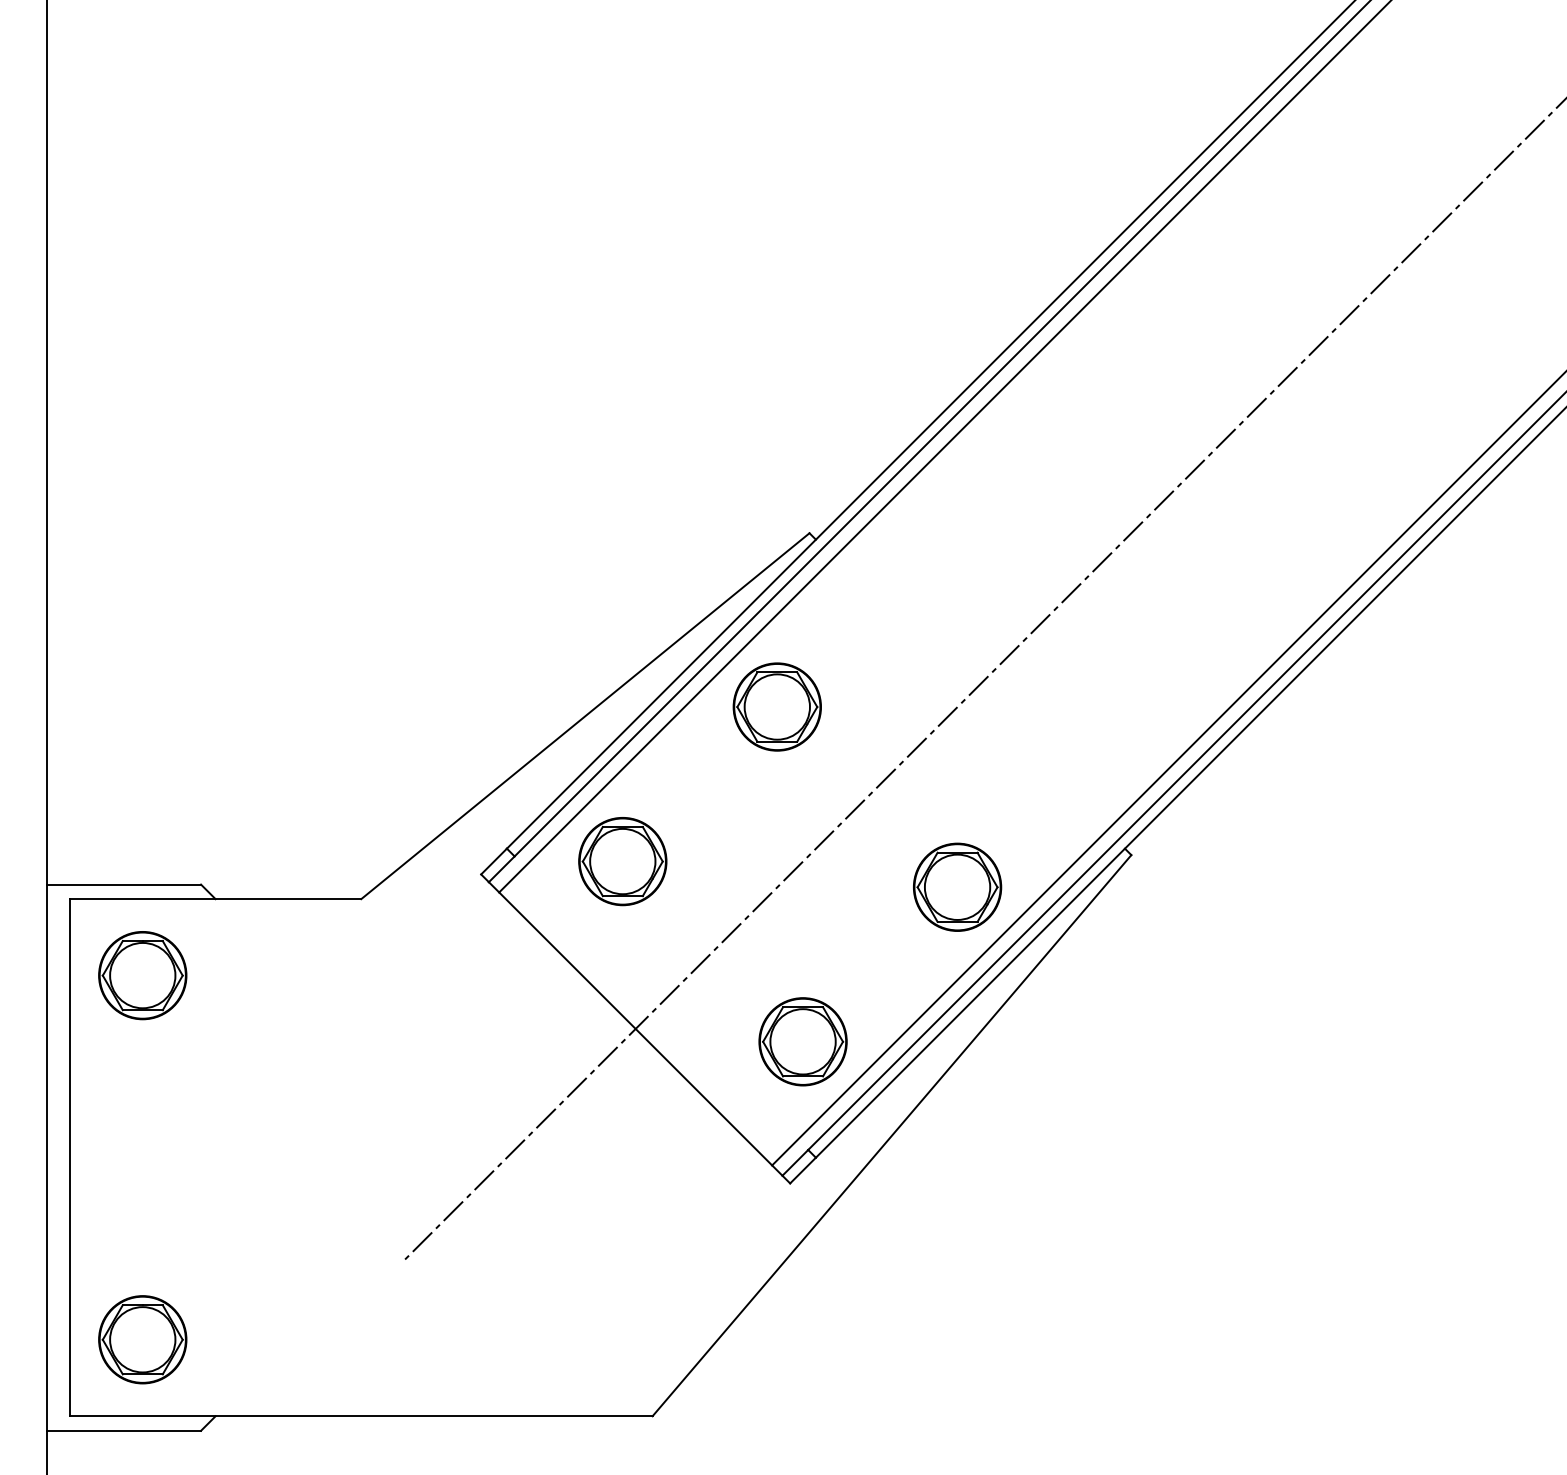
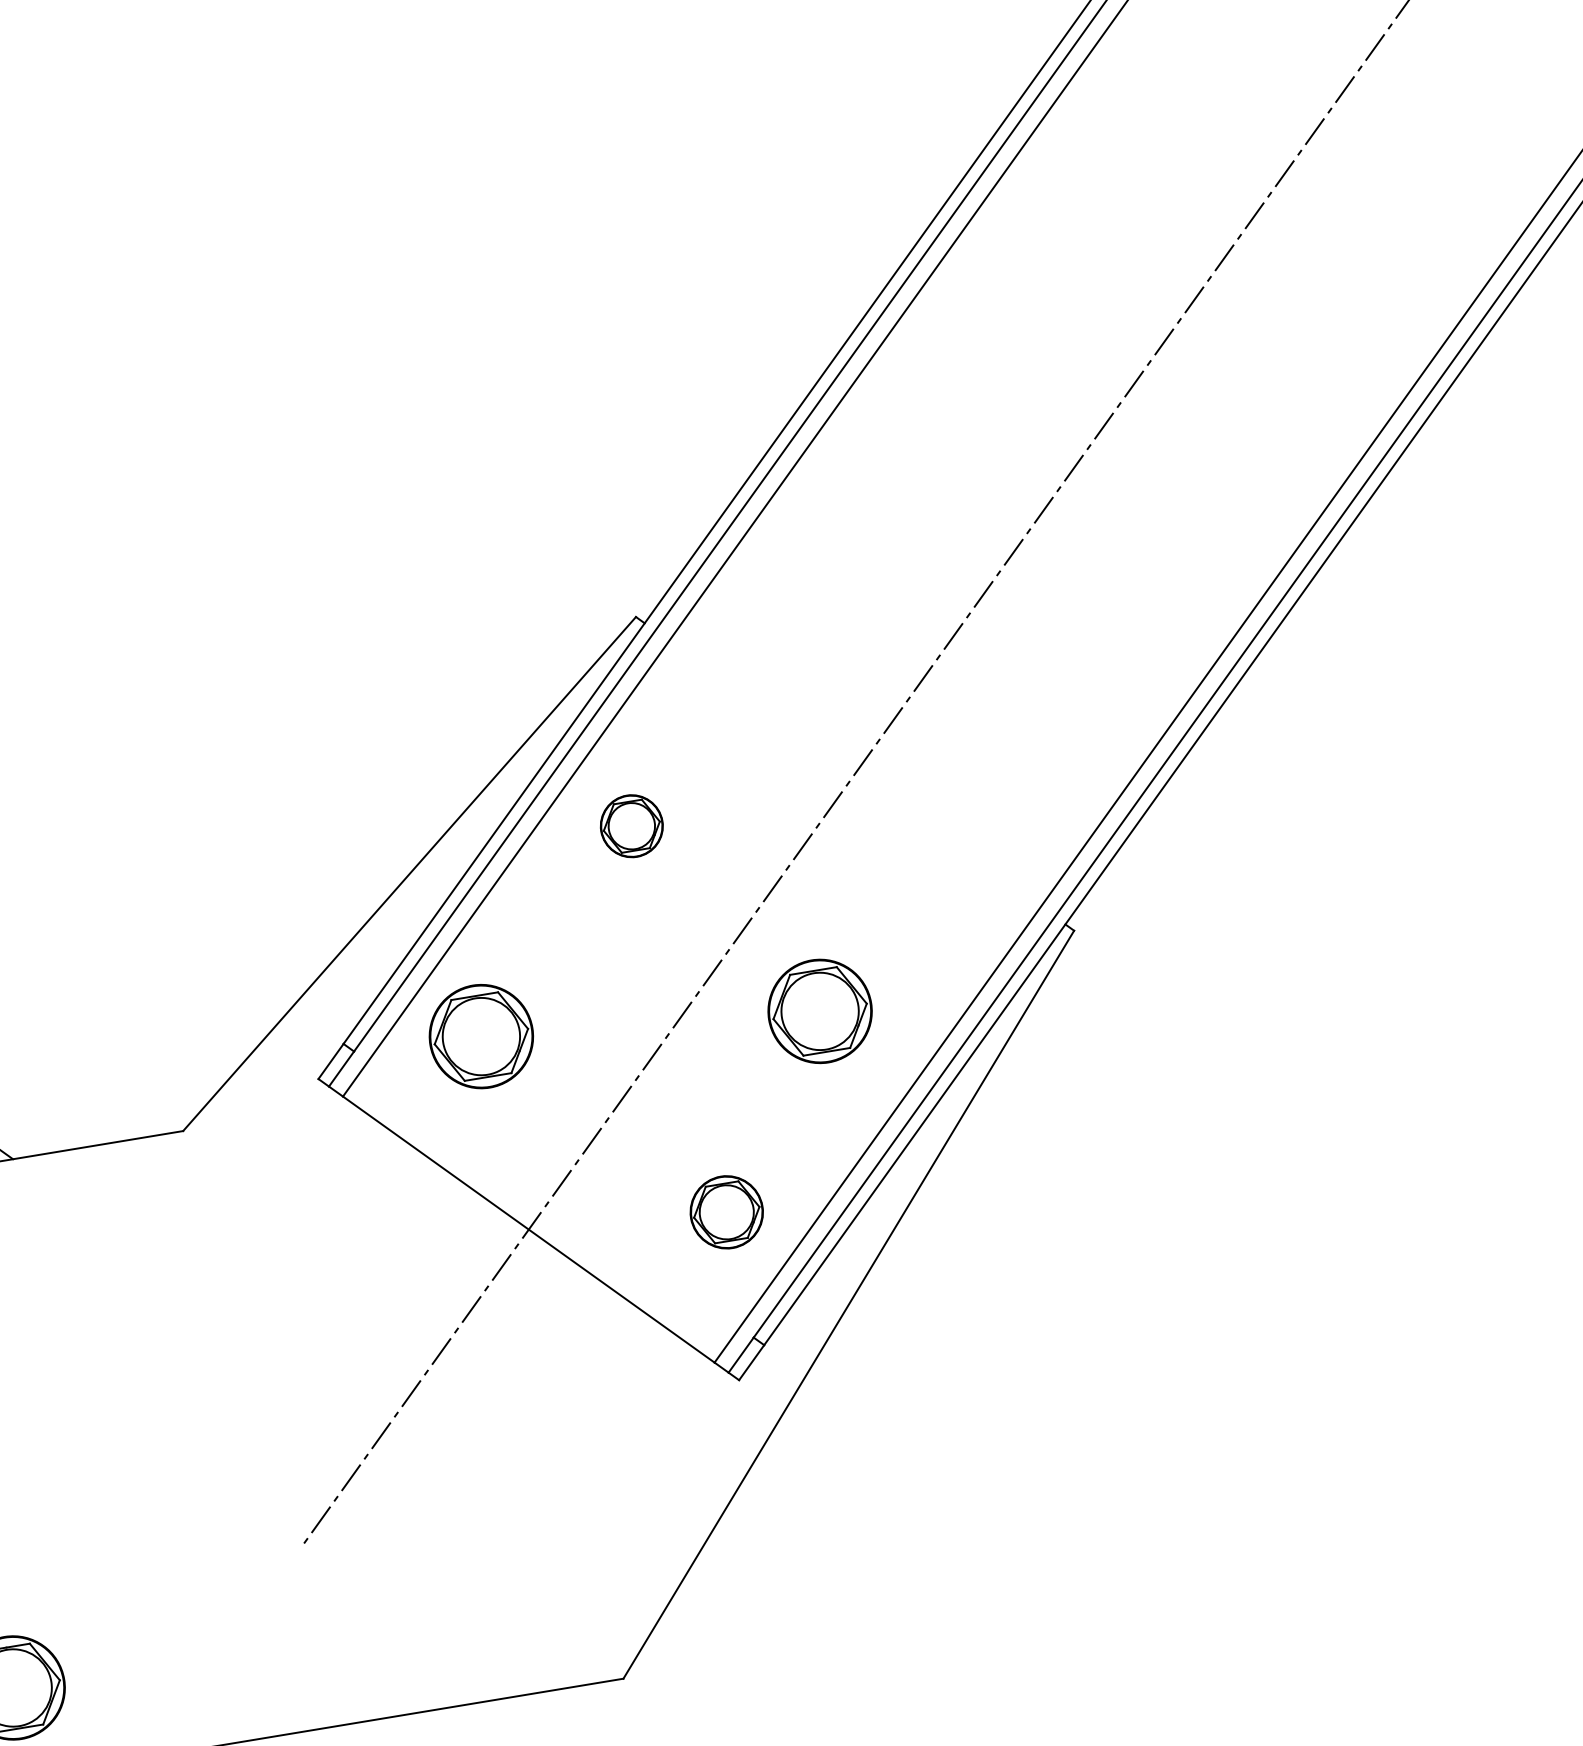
part: (776, 706) -> (630, 825), size x0.6
part: (957, 886) -> (819, 1010), moved
part: (802, 1041) -> (726, 1212), size x0.7

